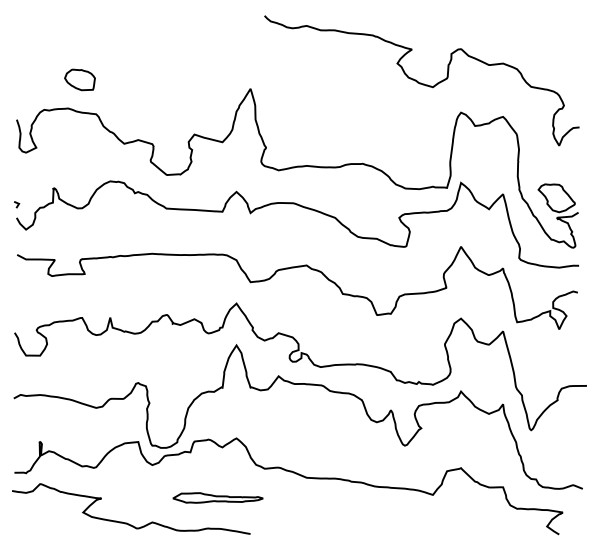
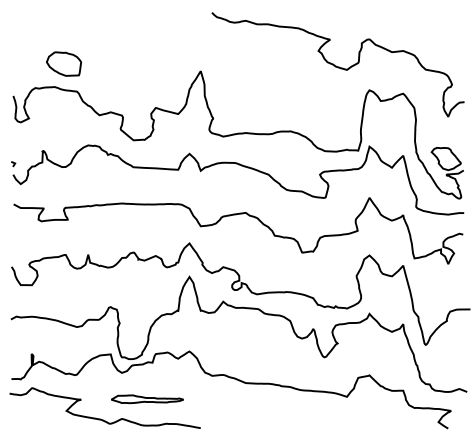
part: (79, 79) -> (63, 63), size x1.43
part: (217, 497) -> (146, 398), moved

